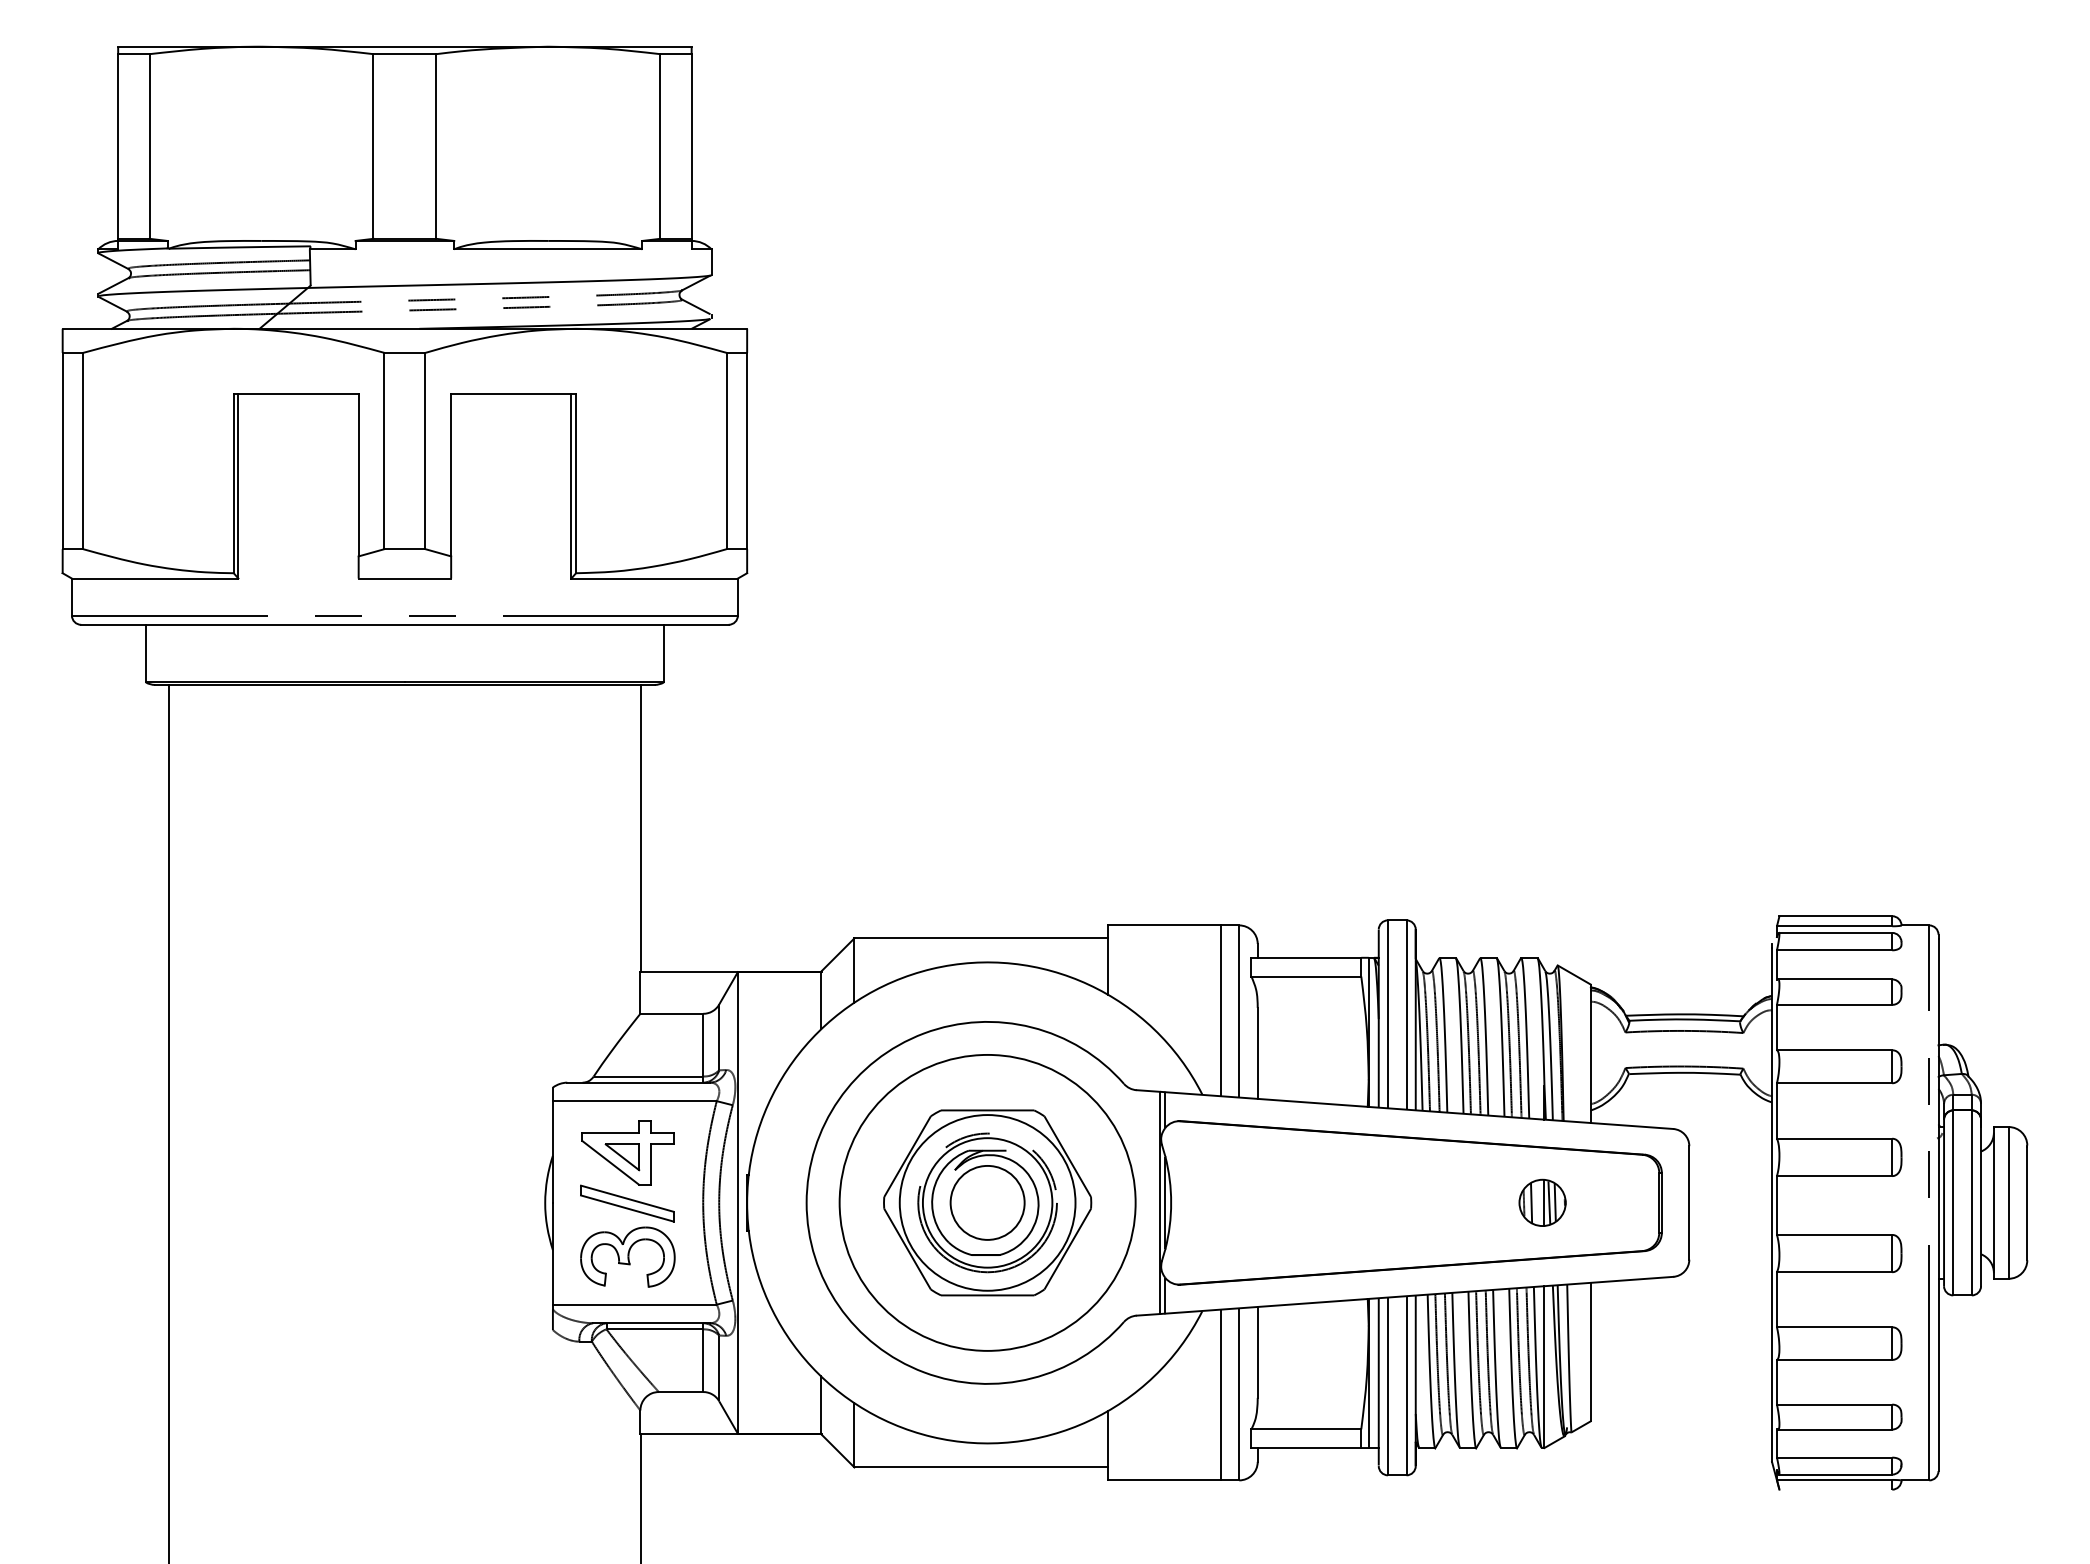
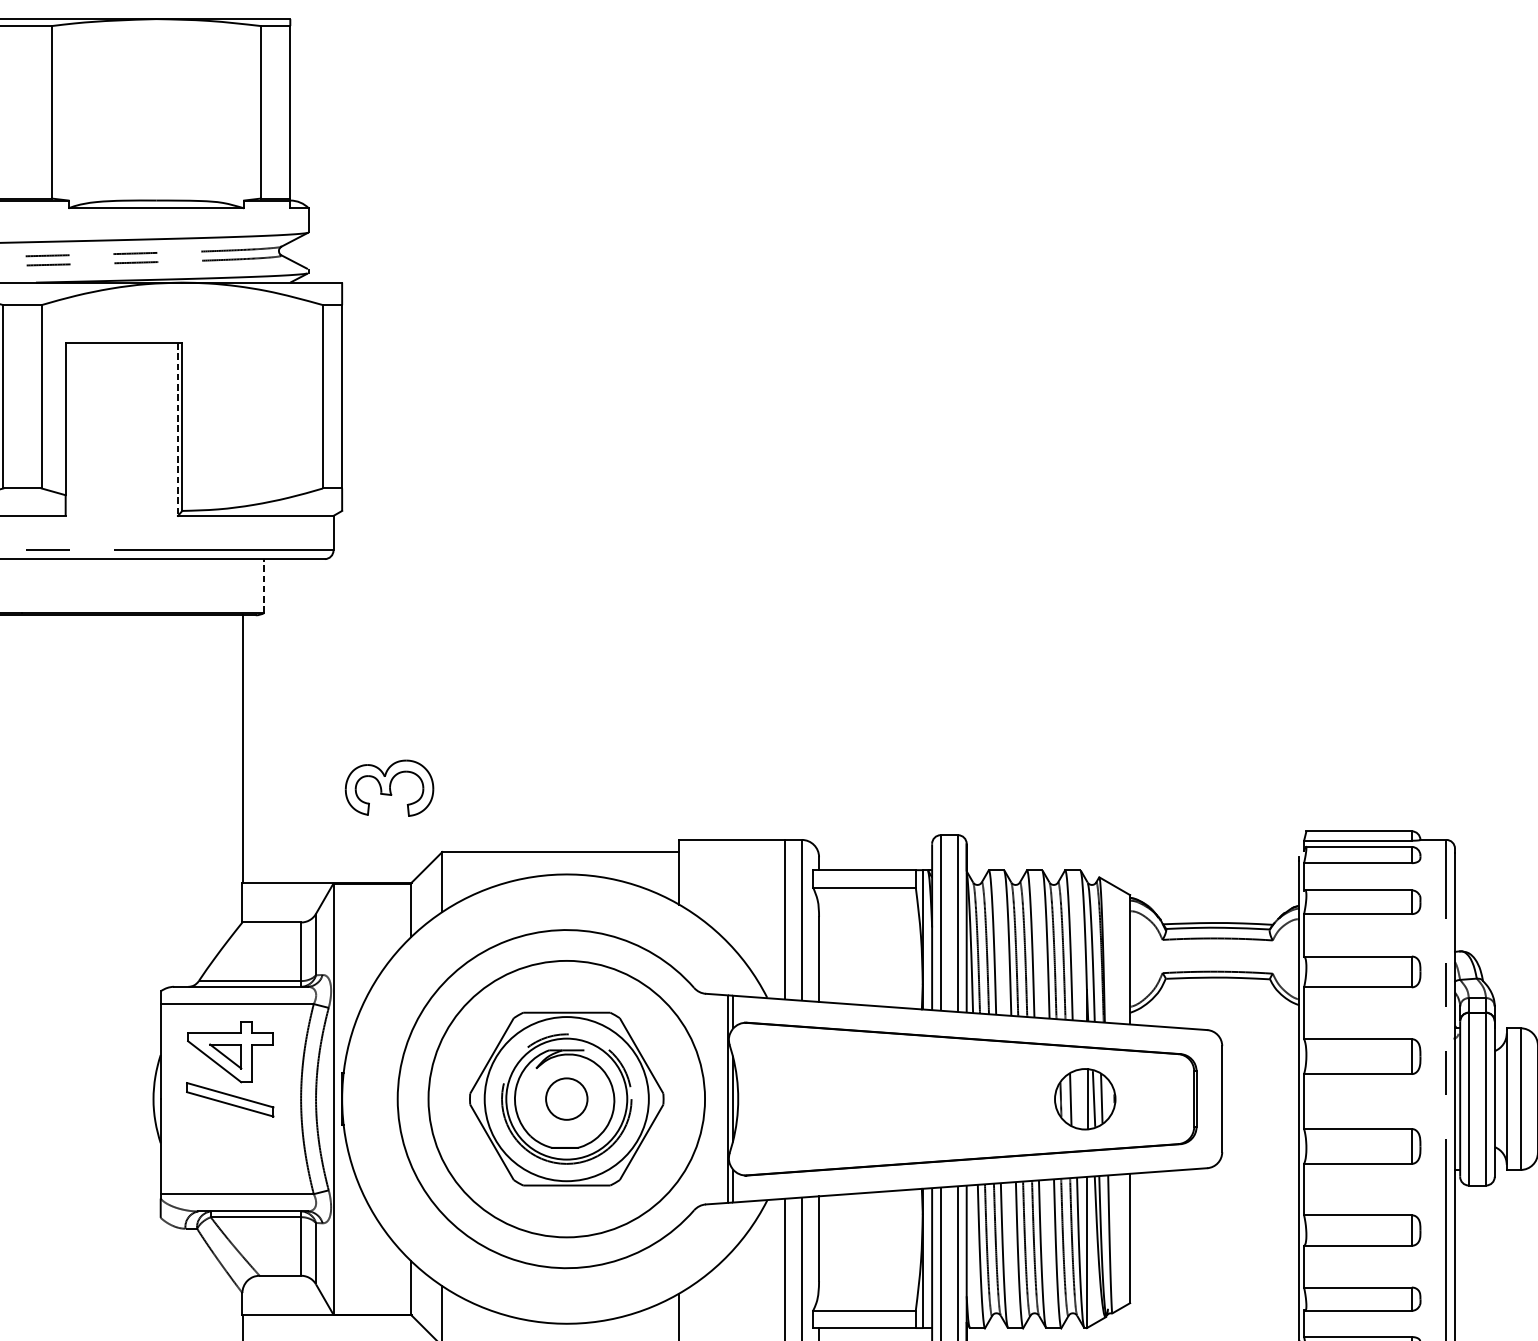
line: (571, 486) -> (178, 429), solid -> dashed
line: (663, 653) -> (264, 585), solid -> dashed
circle: (987, 1202) -> (566, 1098), size x0.6
part: (1542, 1202) -> (1085, 1098), size x1.4
part: (627, 1256) -> (389, 787), moved

